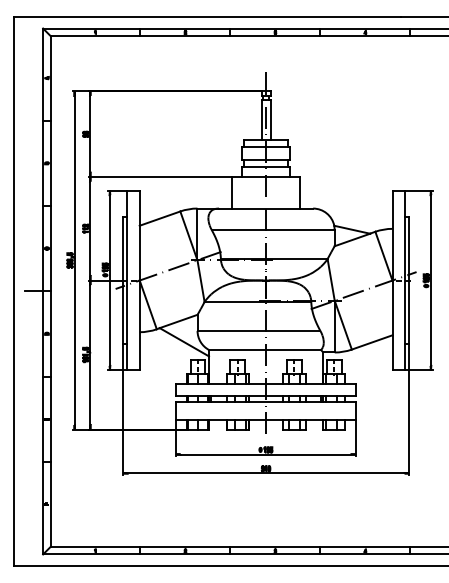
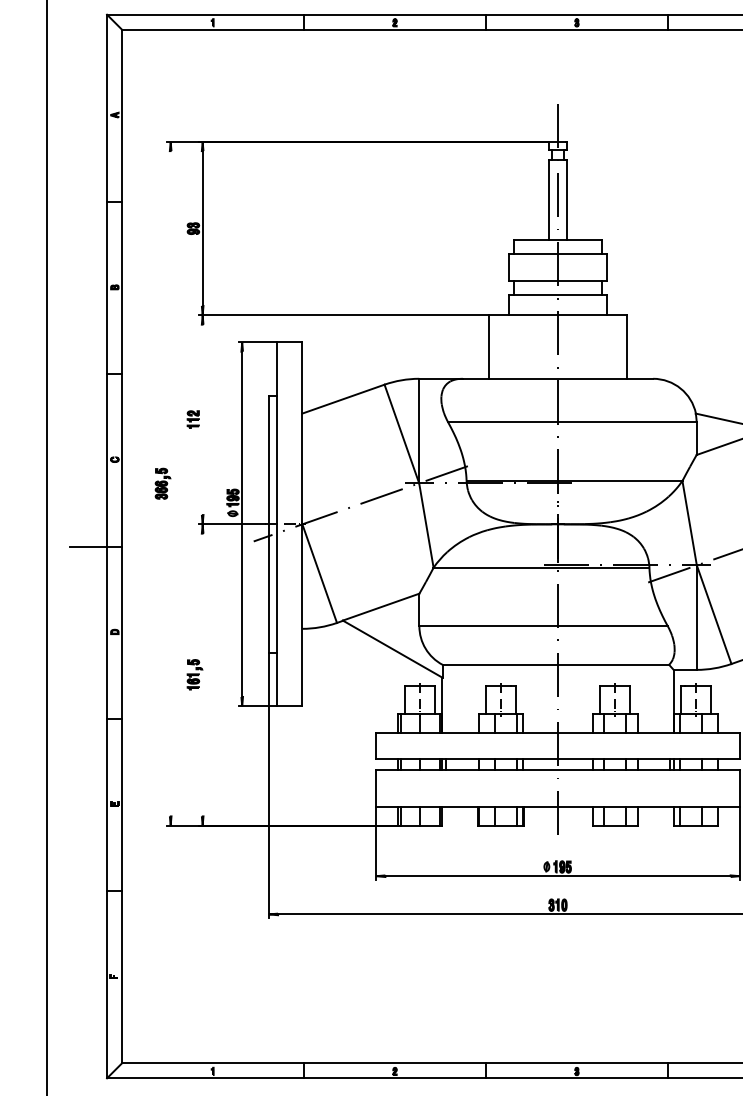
line: (90, 228) -> (202, 419), removed
line: (74, 260) -> (170, 483), removed
line: (90, 354) -> (202, 673), removed

